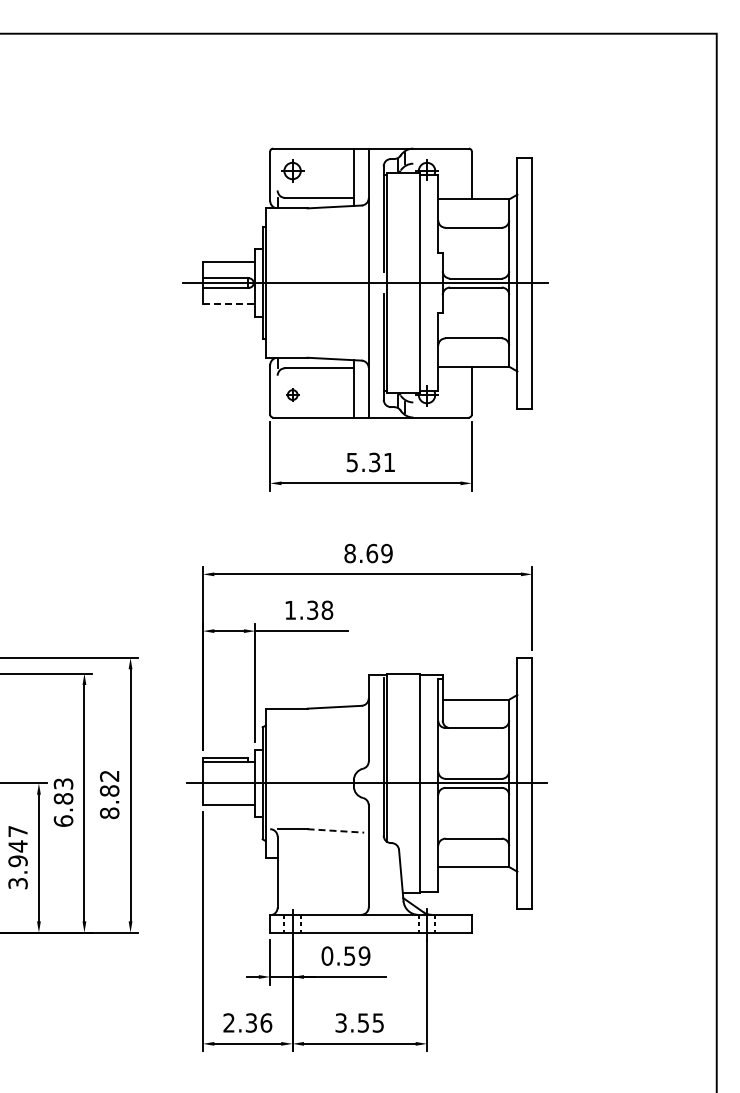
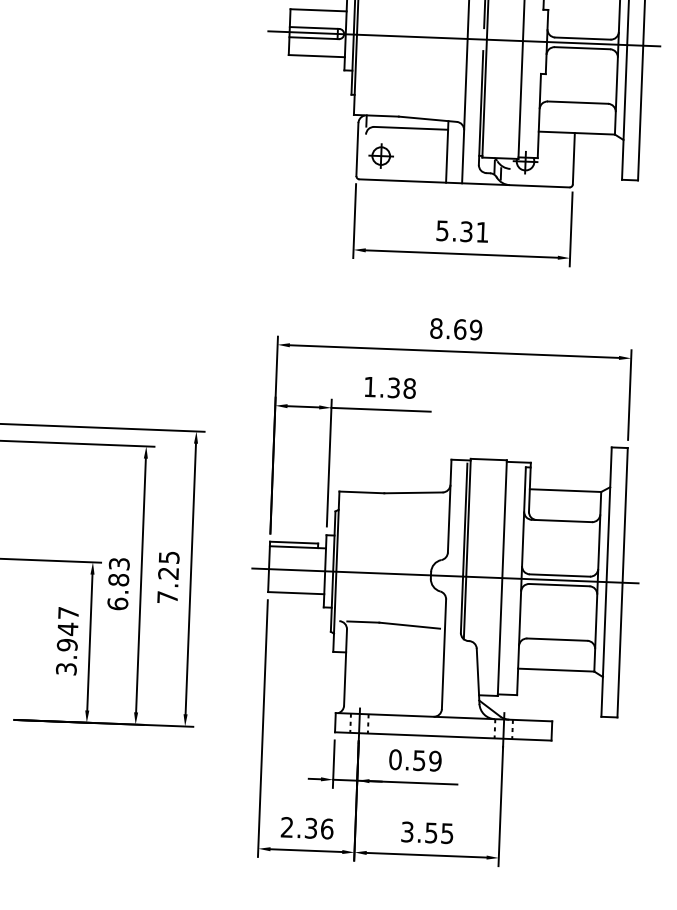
line: (229, 304) -> (317, 56), dashed -> solid
part: (292, 394) -> (381, 155), size x1.67
text: (109, 794) -> (168, 577), 8.82 -> 7.25
line: (336, 830) -> (410, 625), dashed -> solid

